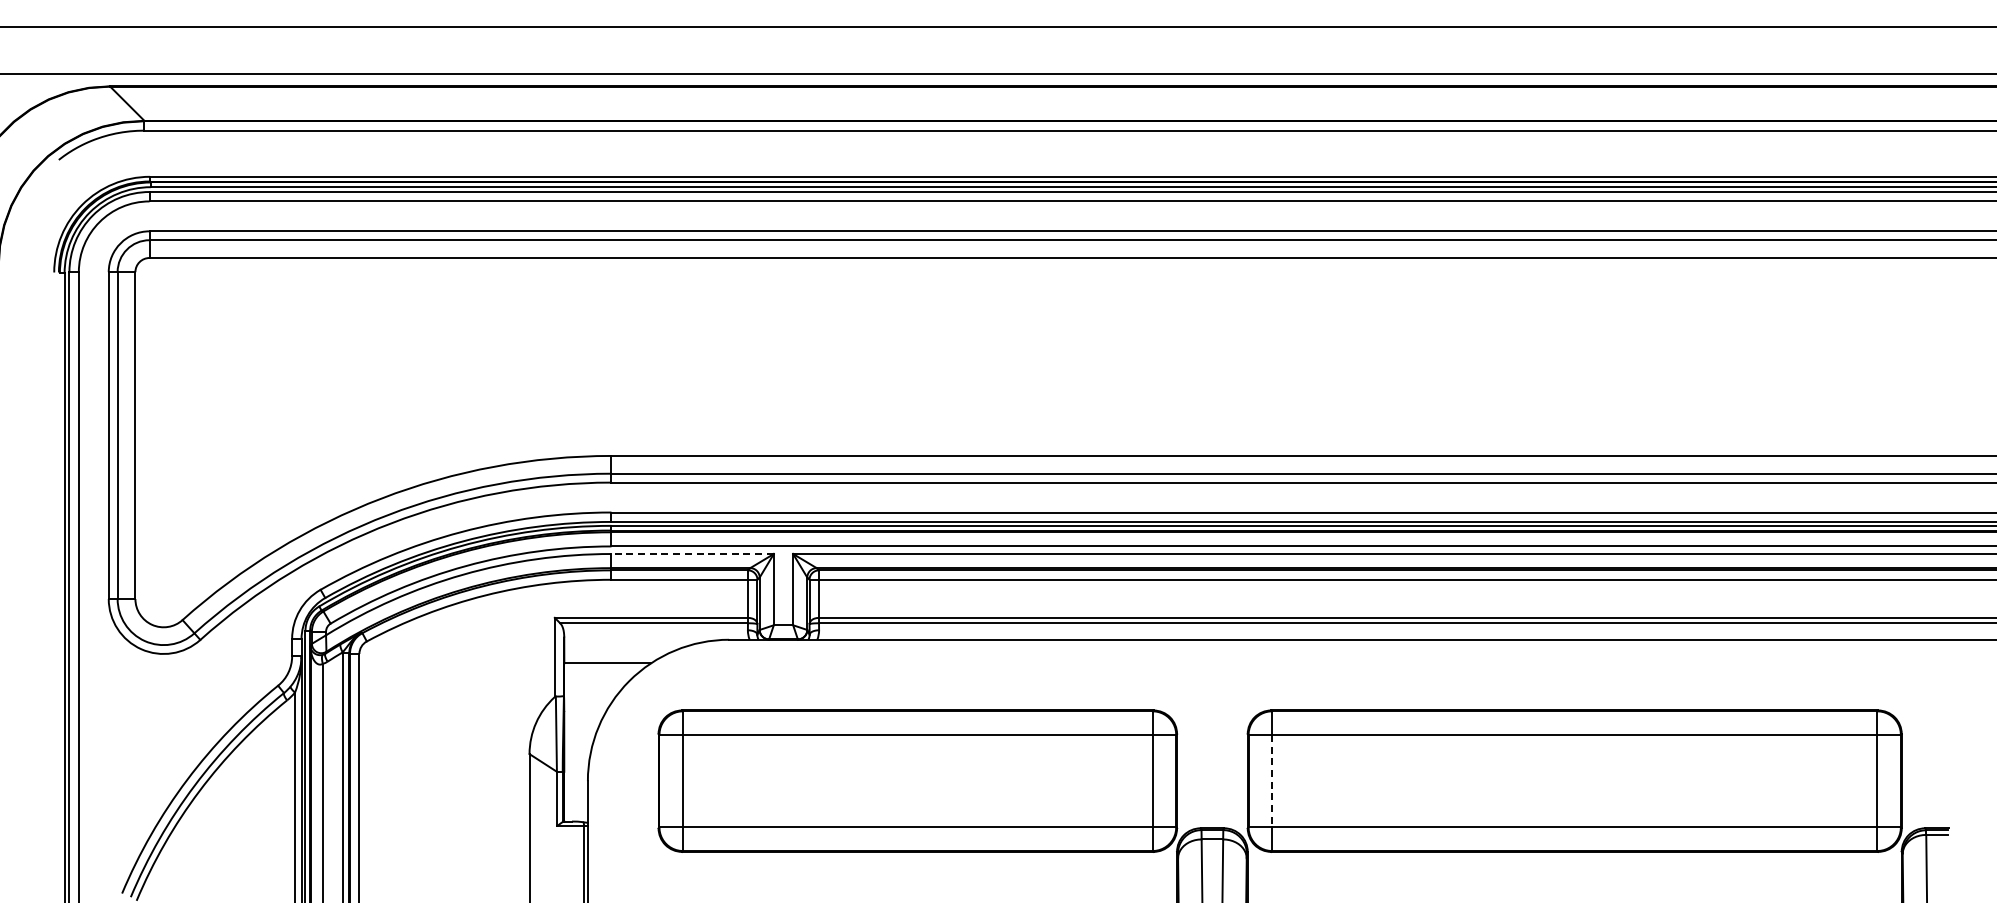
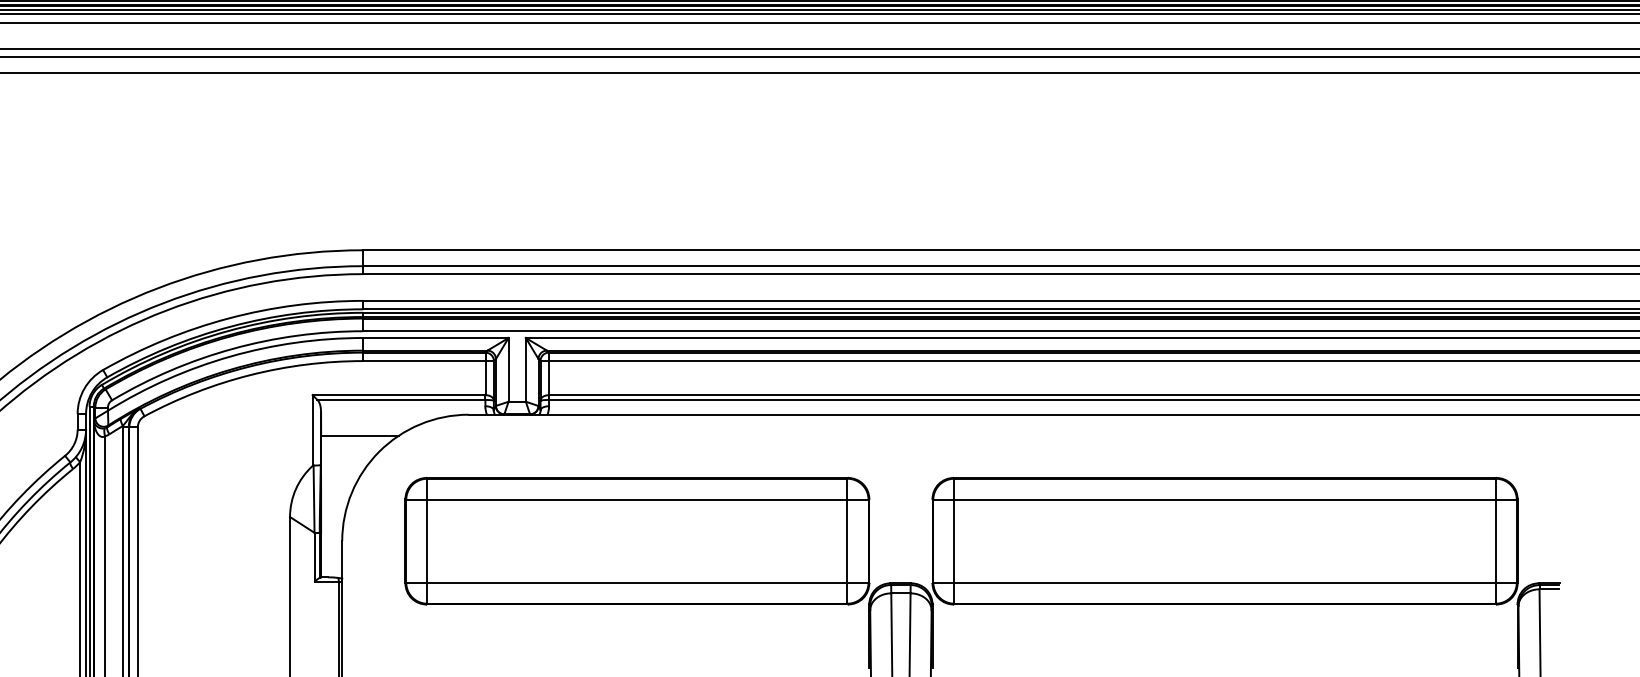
line: (692, 554) -> (435, 338), dashed -> solid
line: (1272, 781) -> (954, 541), dashed -> solid

